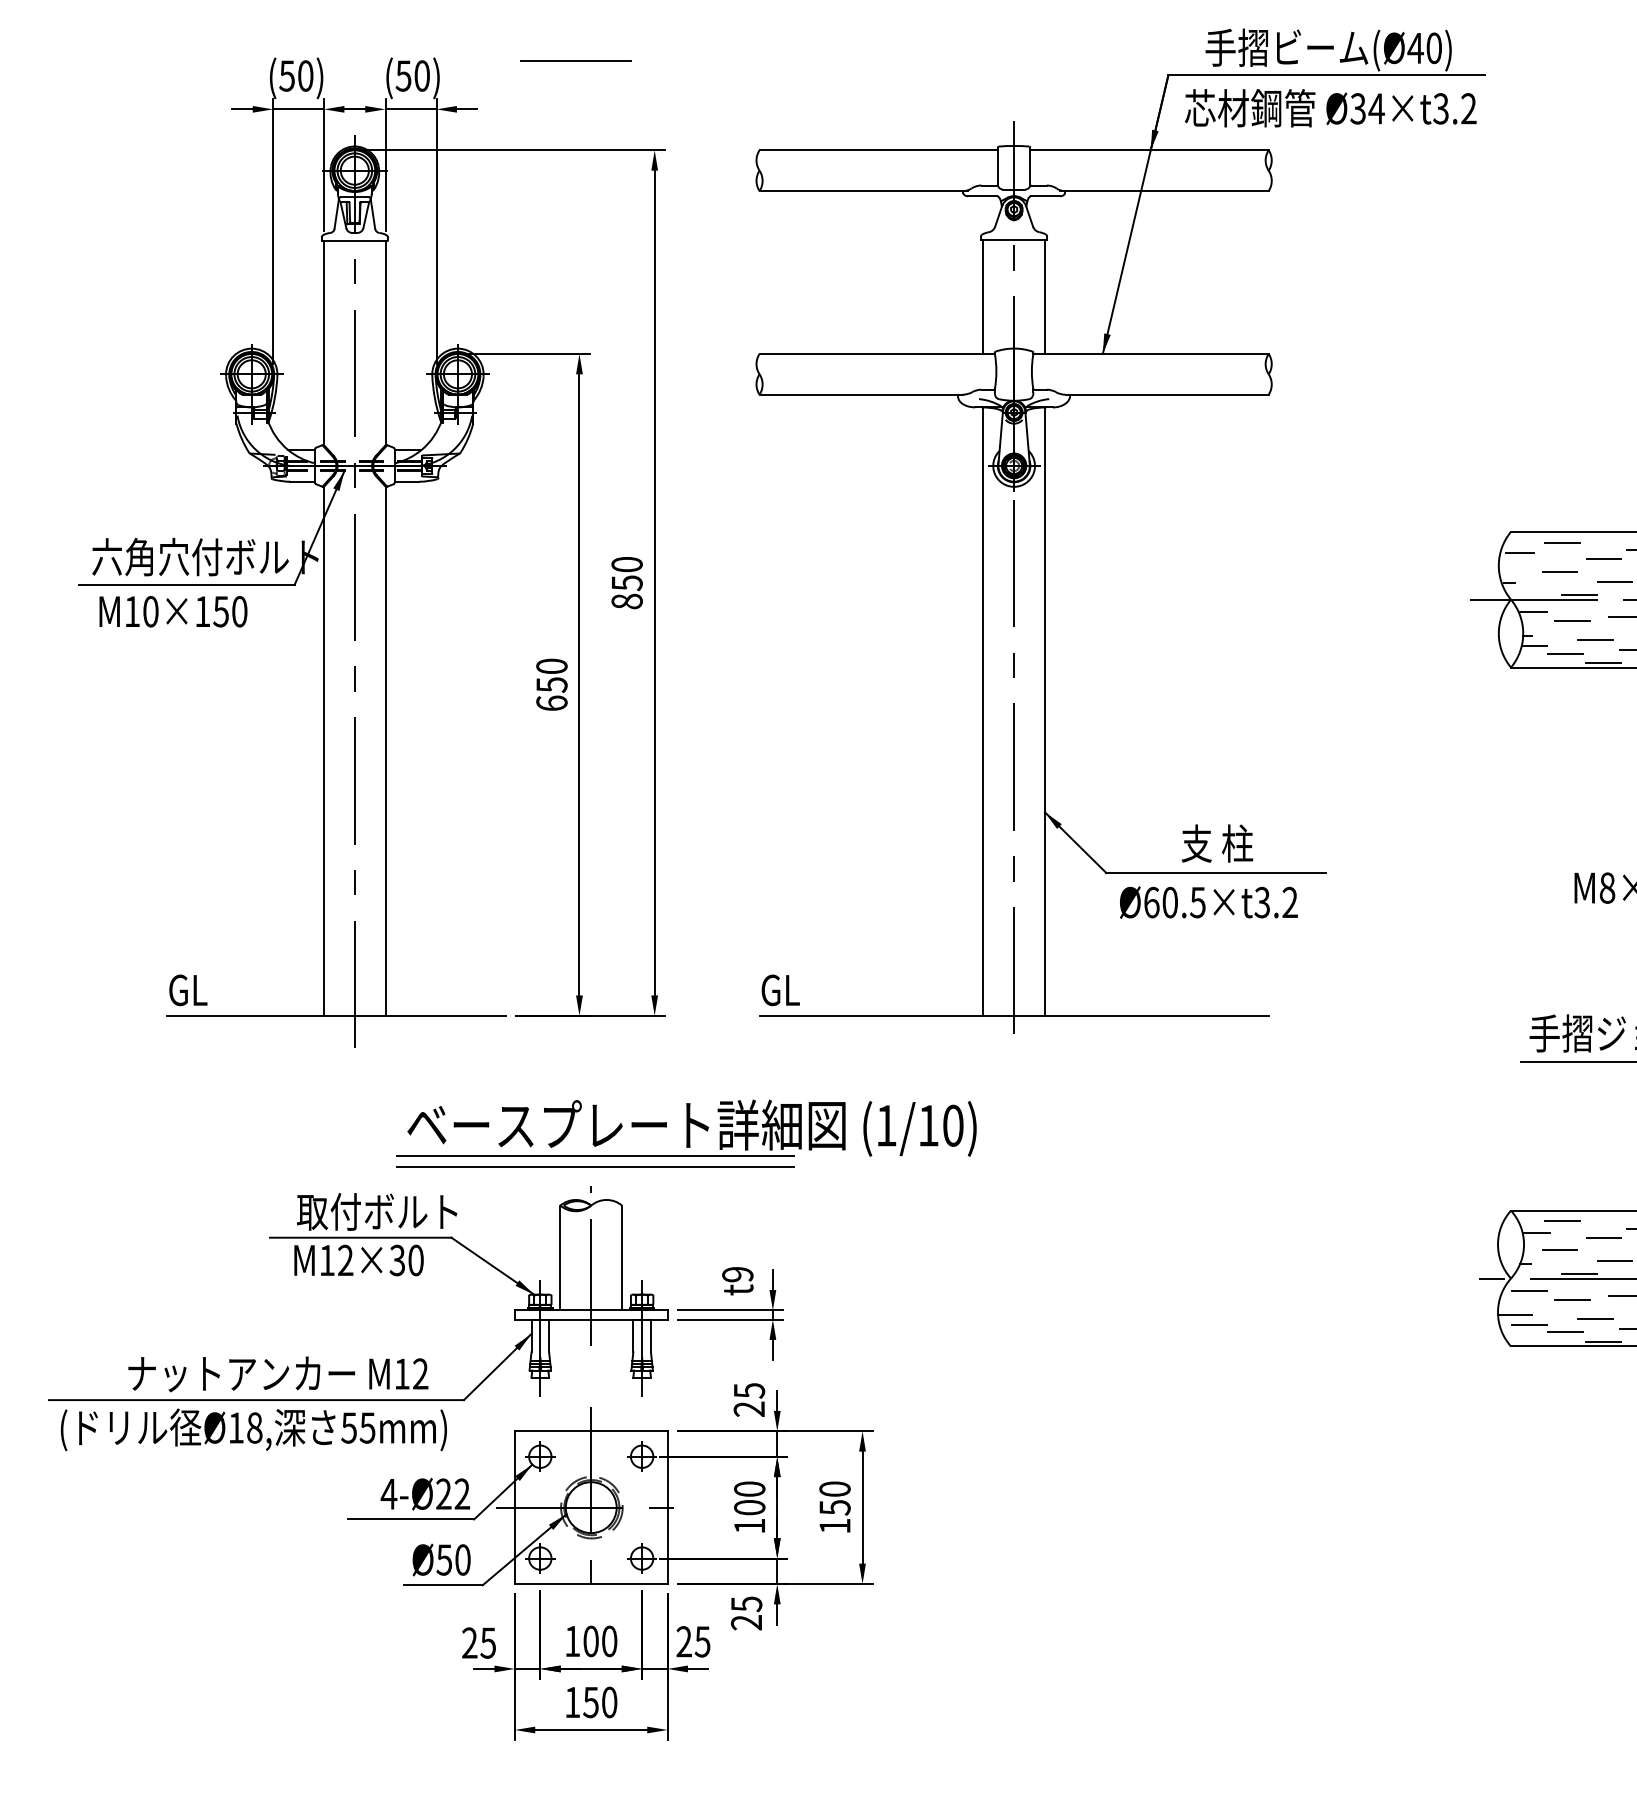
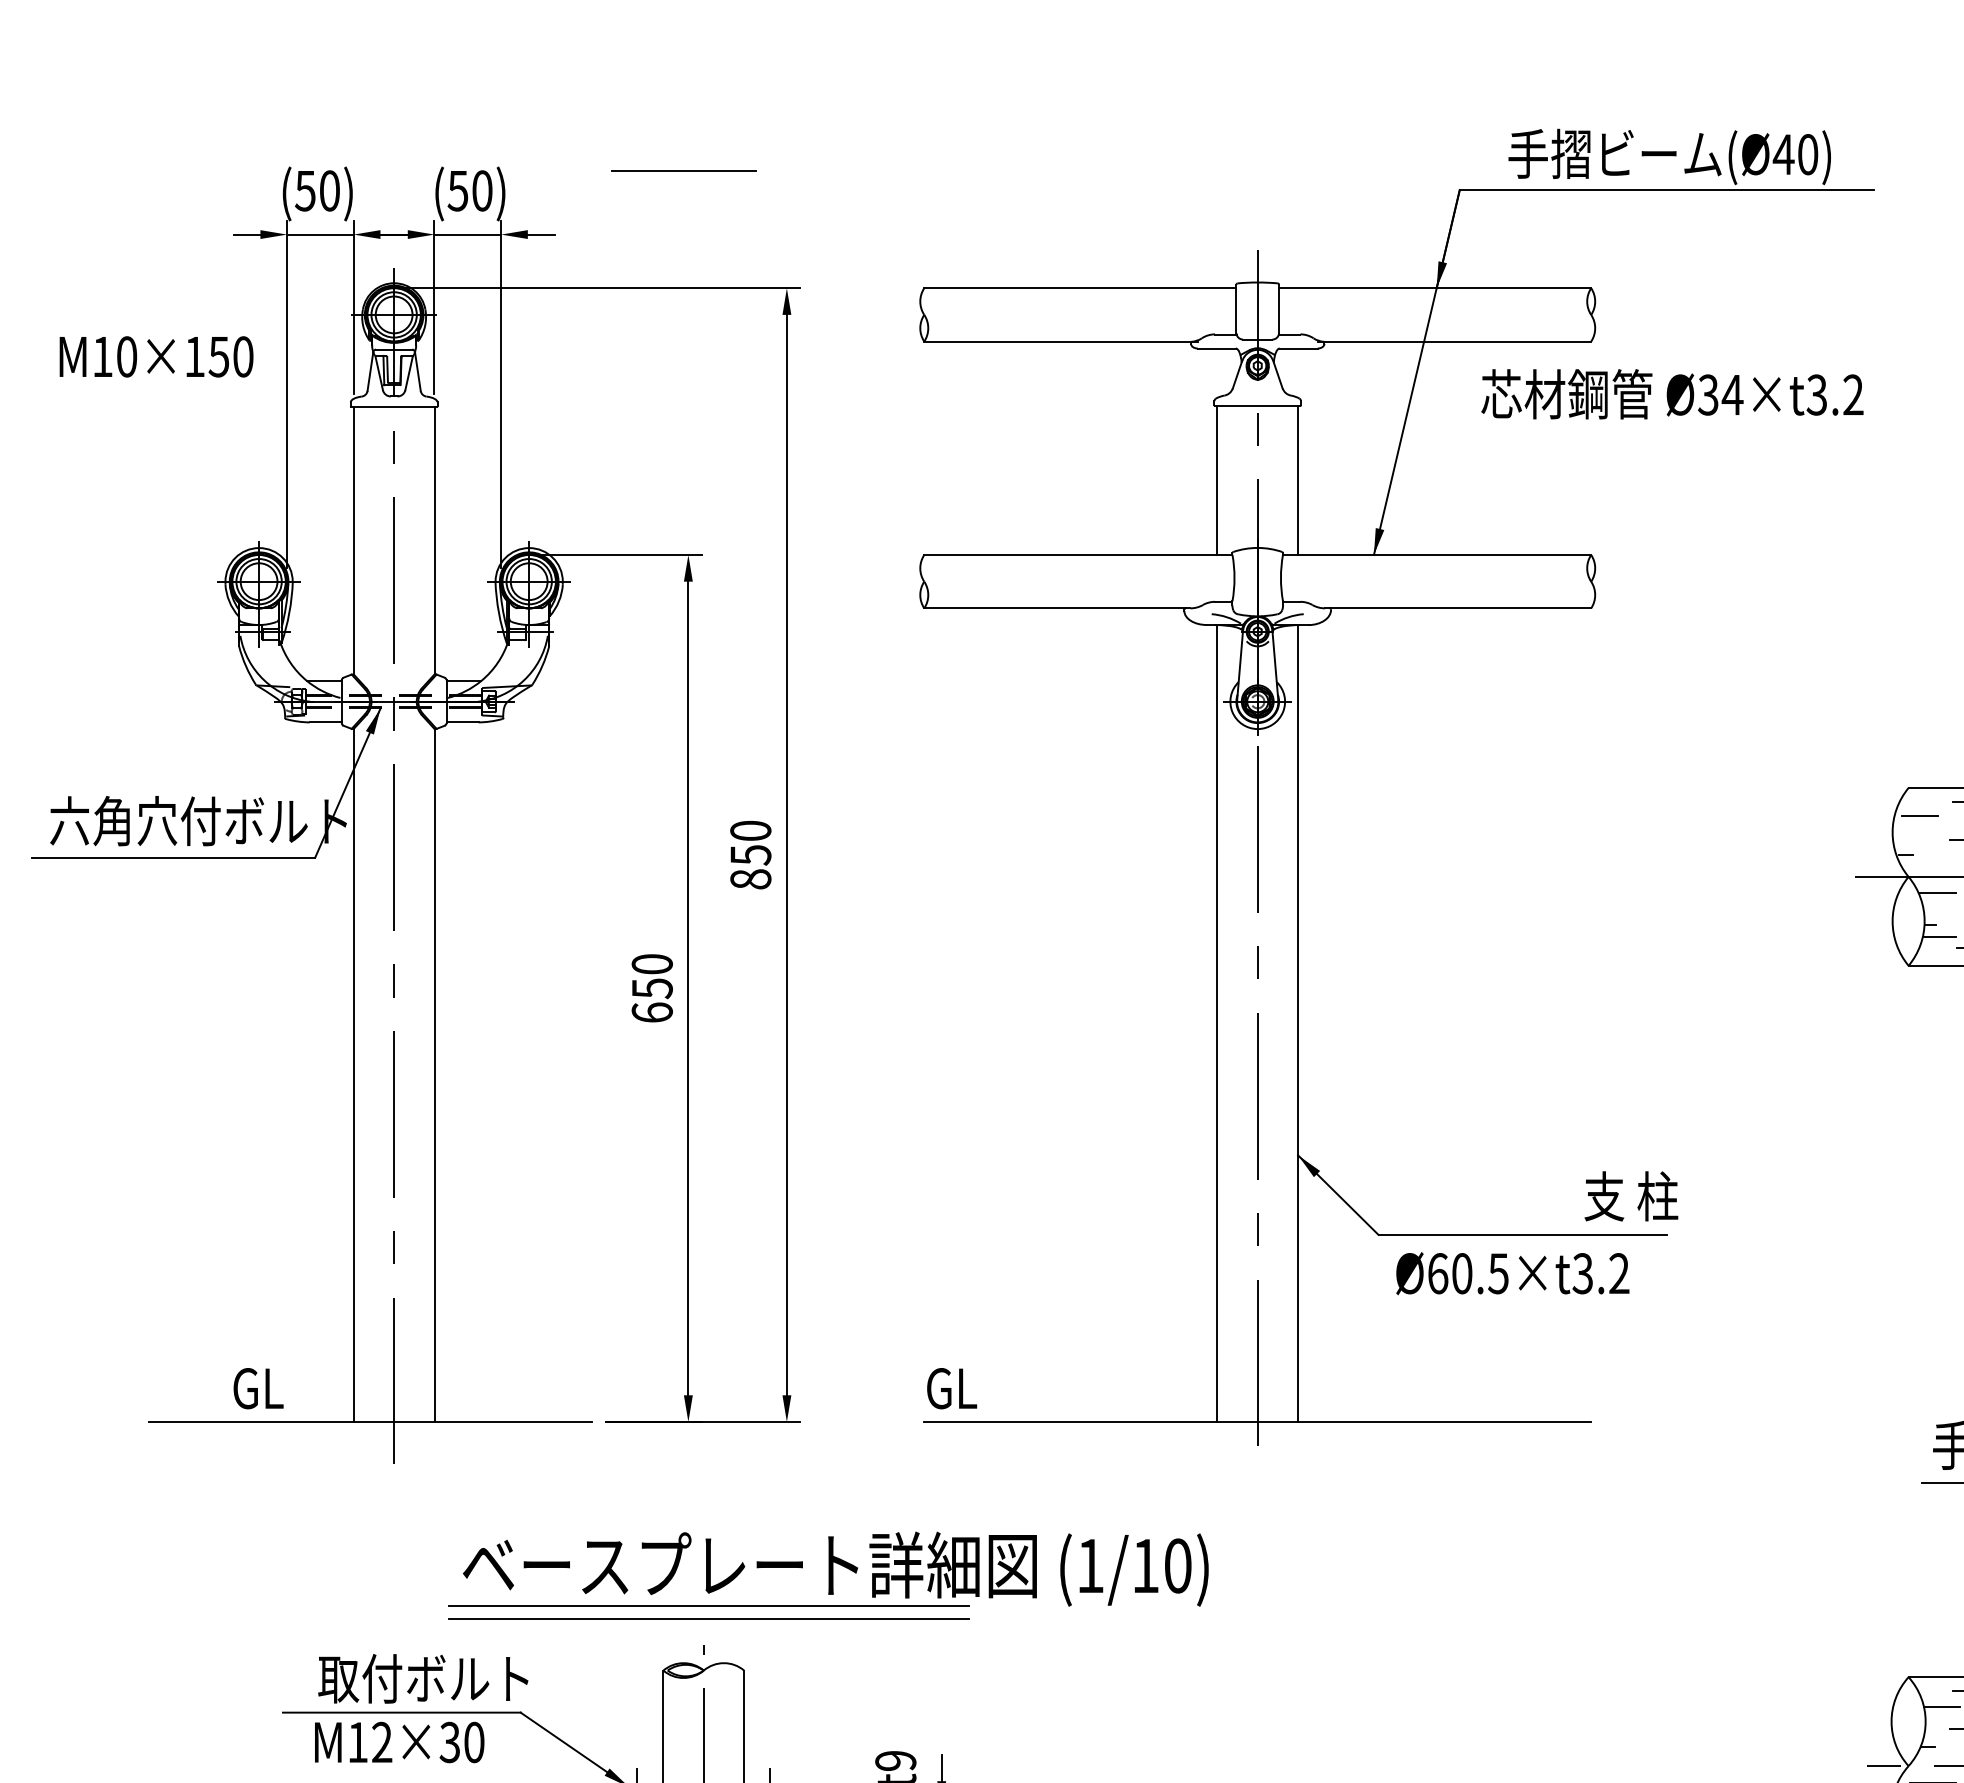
text: (1330, 108) -> (1672, 394), moved
text: (173, 611) -> (156, 356), moved
text: (1217, 843) -> (1631, 1196), moved
text: (188, 990) -> (258, 1388), moved

